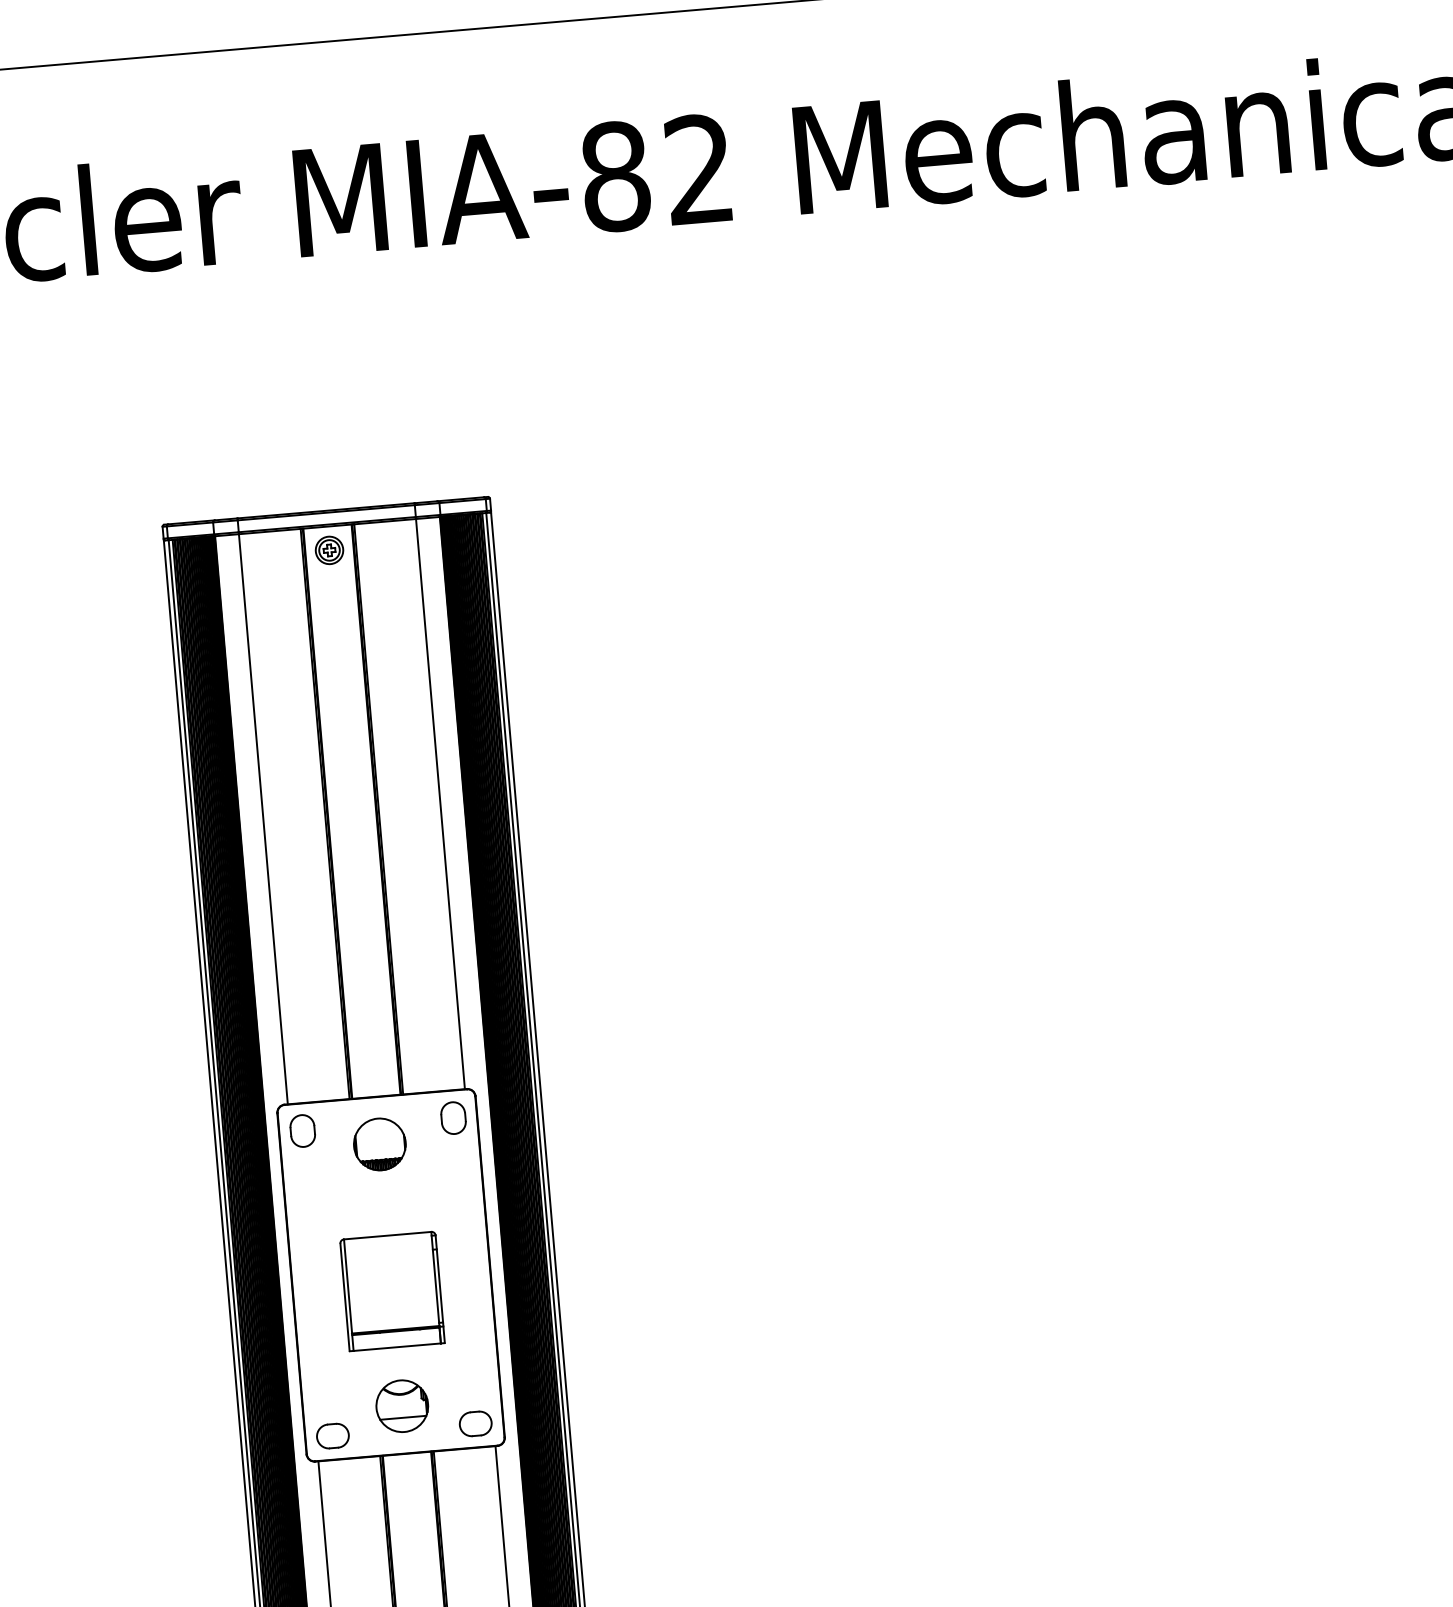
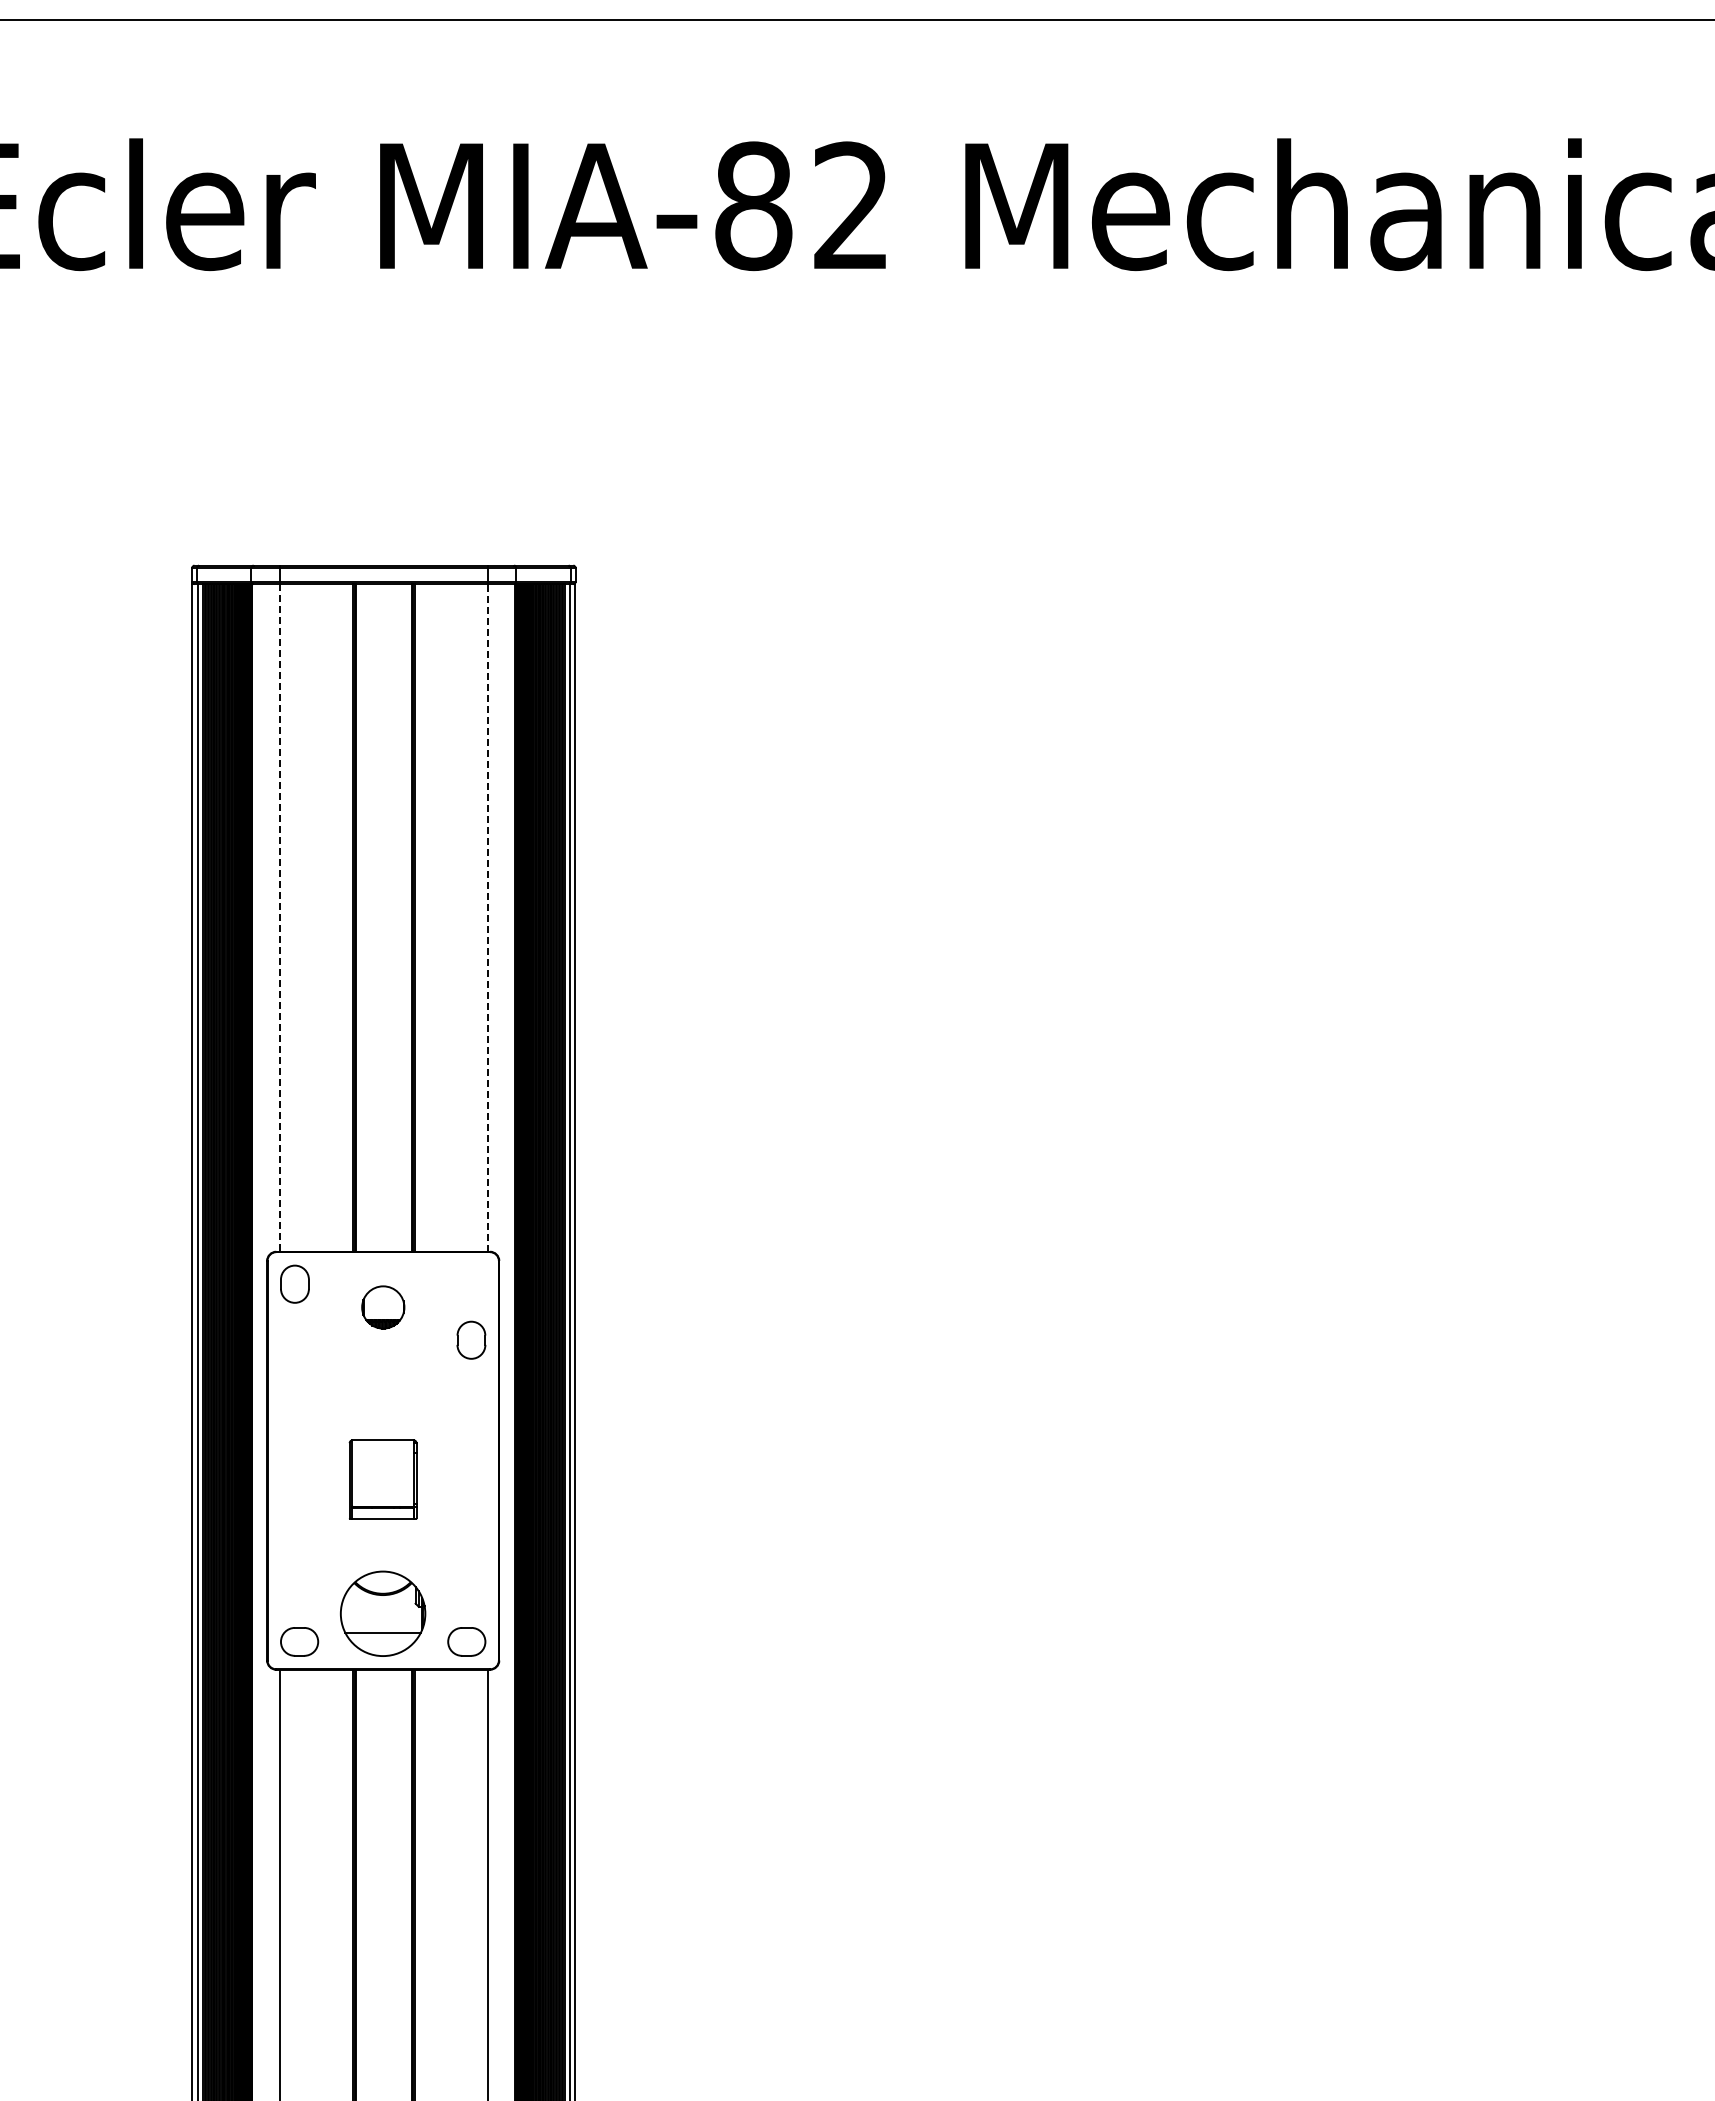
part: (329, 549) -> (383, 611), removed
line: (440, 803) -> (487, 917), solid -> dashed
line: (263, 818) -> (280, 917), solid -> dashed
part: (453, 1117) -> (471, 1339), moved
part: (380, 1144) -> (383, 1307), size x0.7
part: (391, 1291) -> (382, 1479), size x0.6
part: (402, 1406) -> (383, 1614), size x1.4

